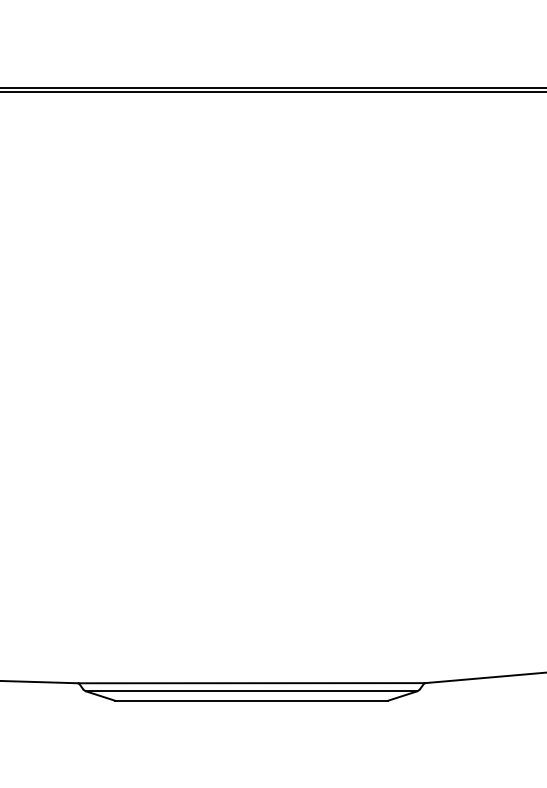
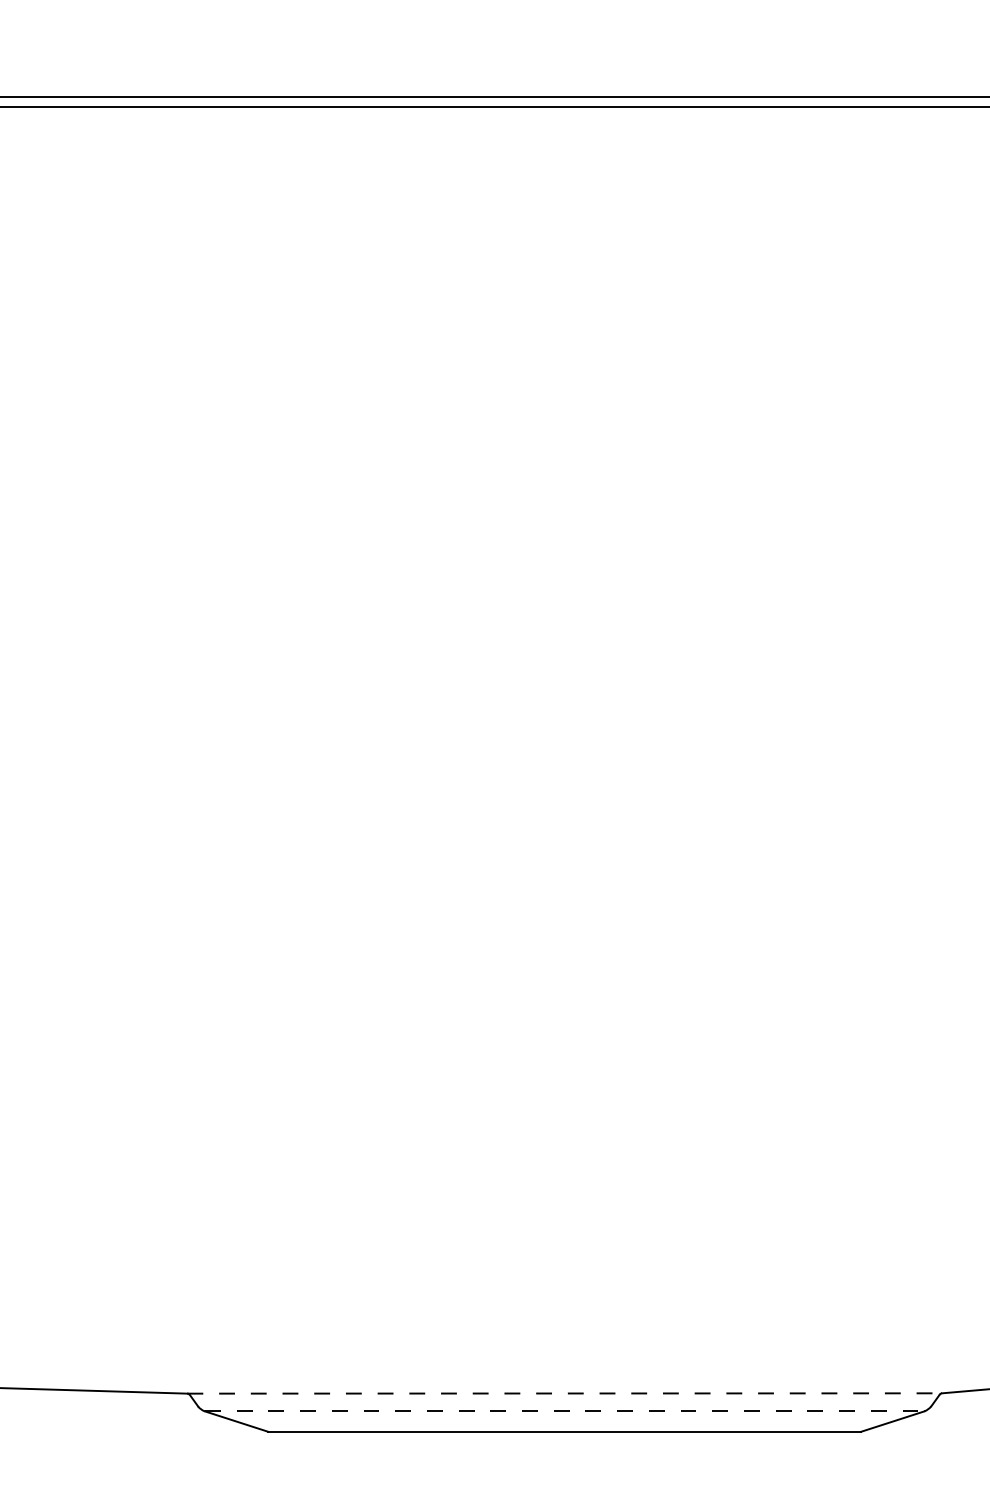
line: (252, 683) -> (566, 1394), solid -> dashed
line: (252, 691) -> (566, 1411), solid -> dashed

